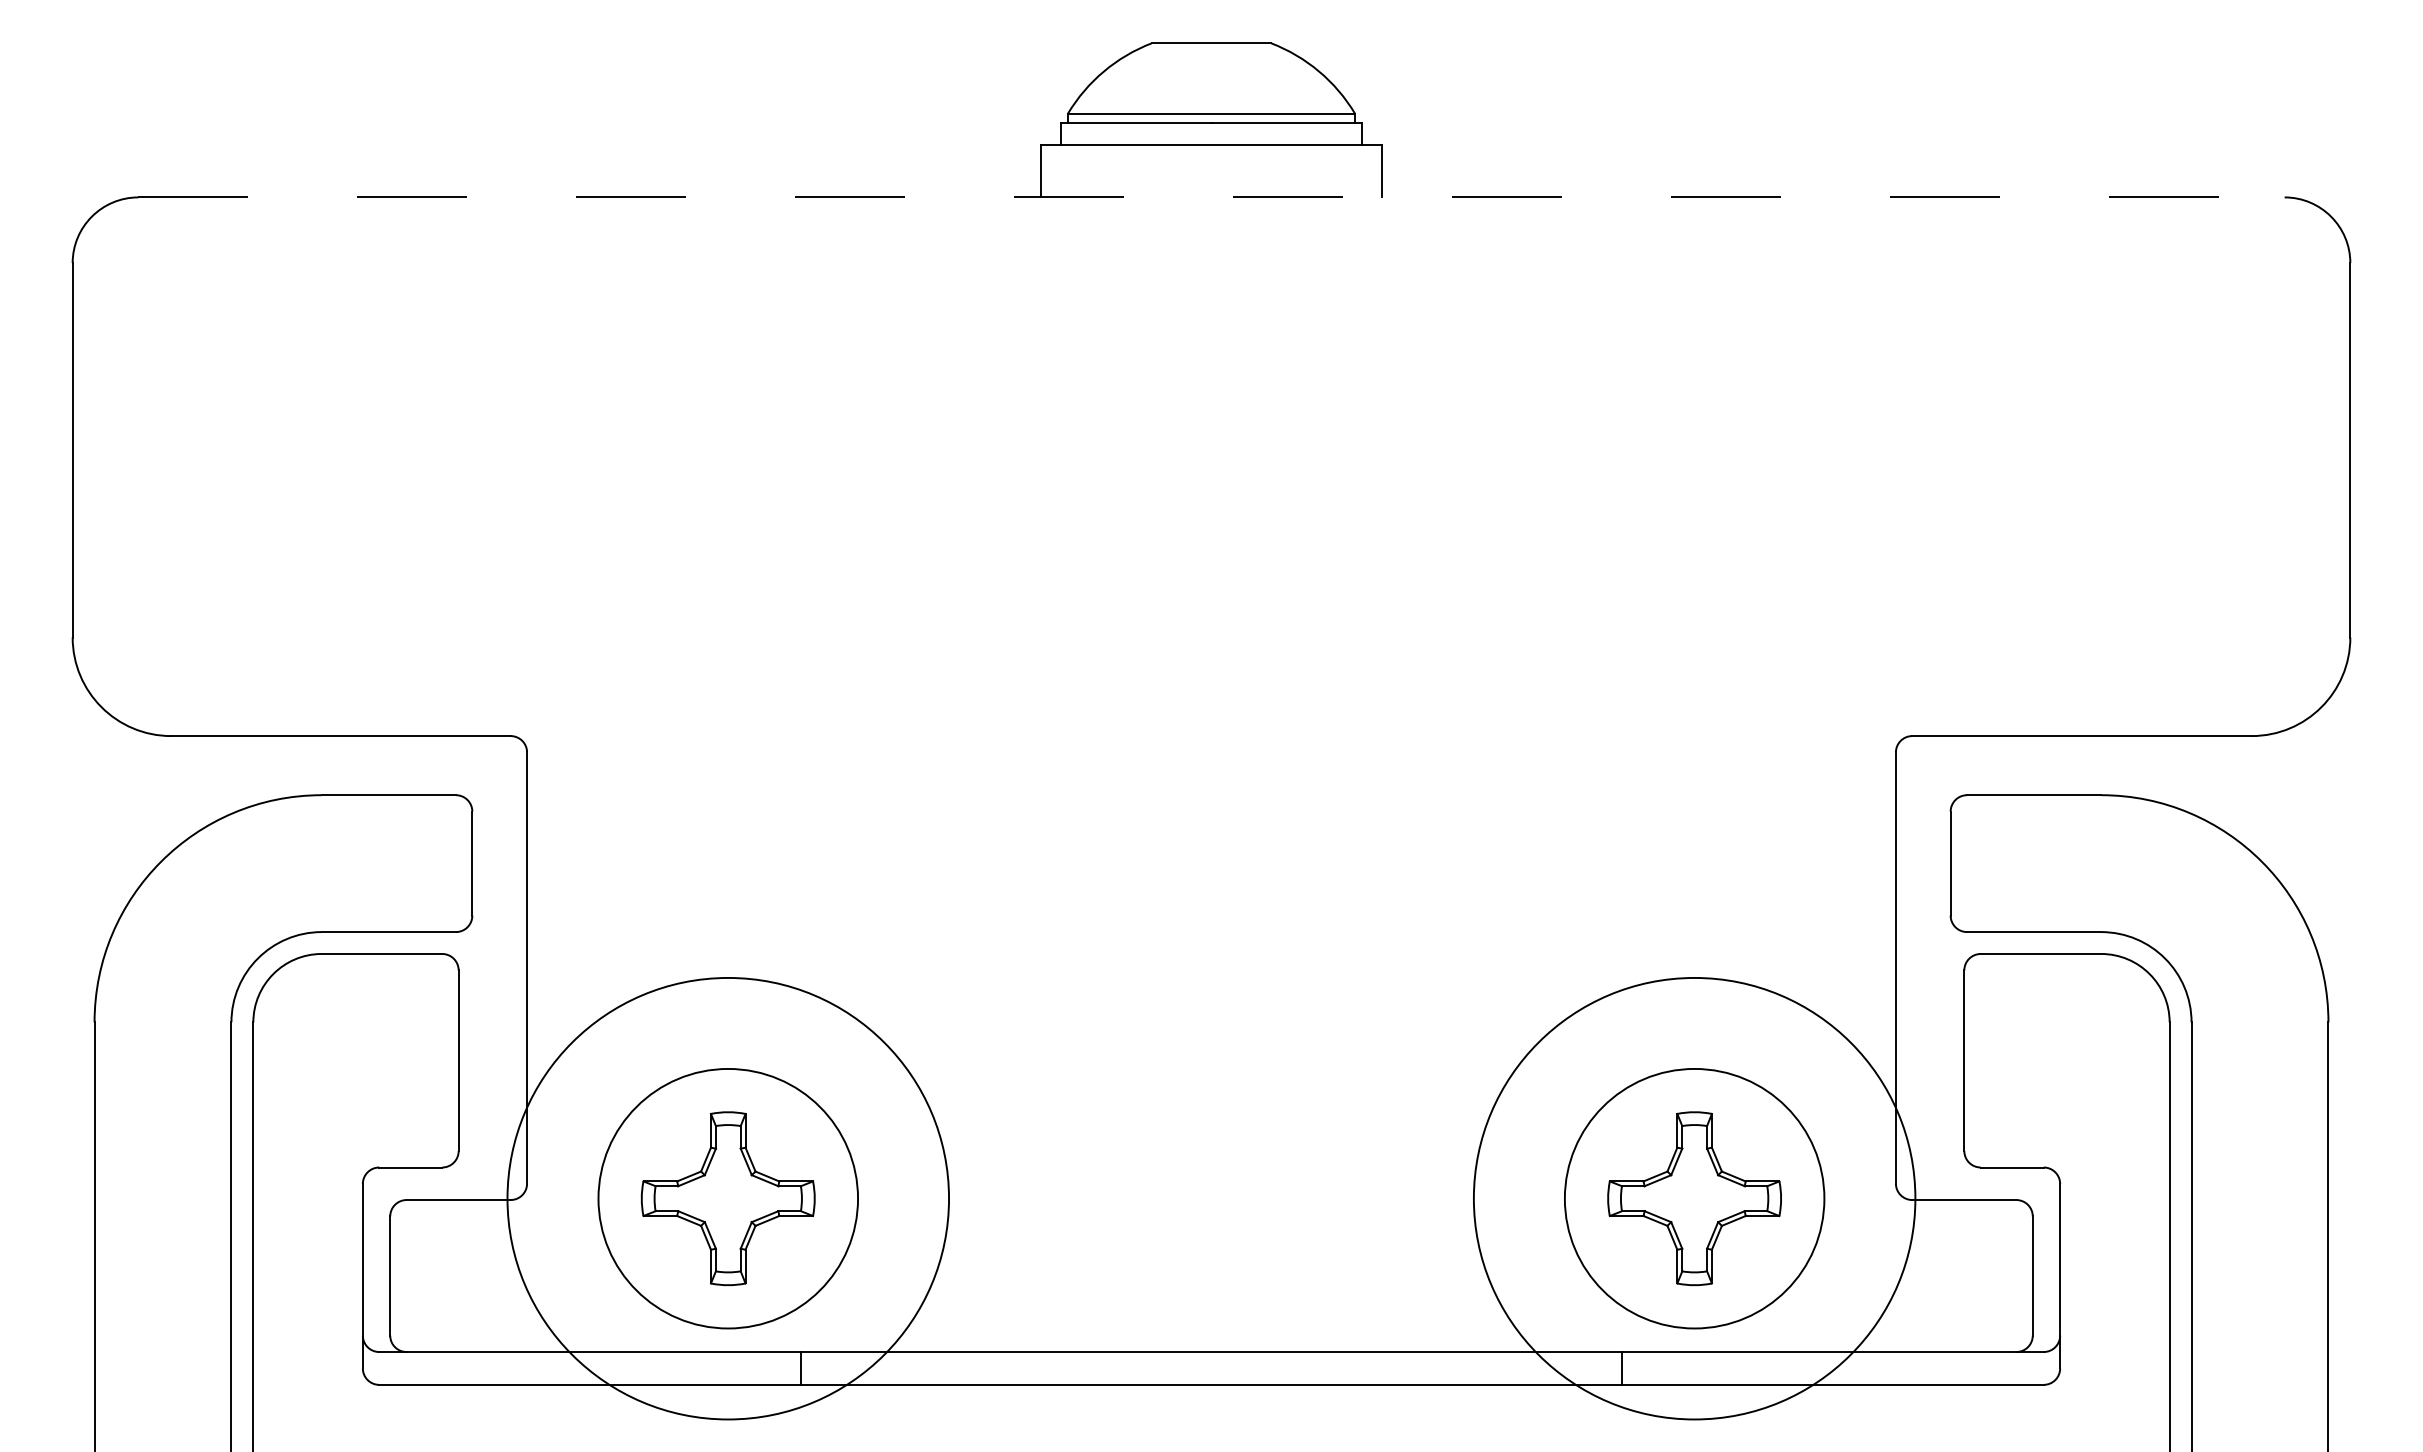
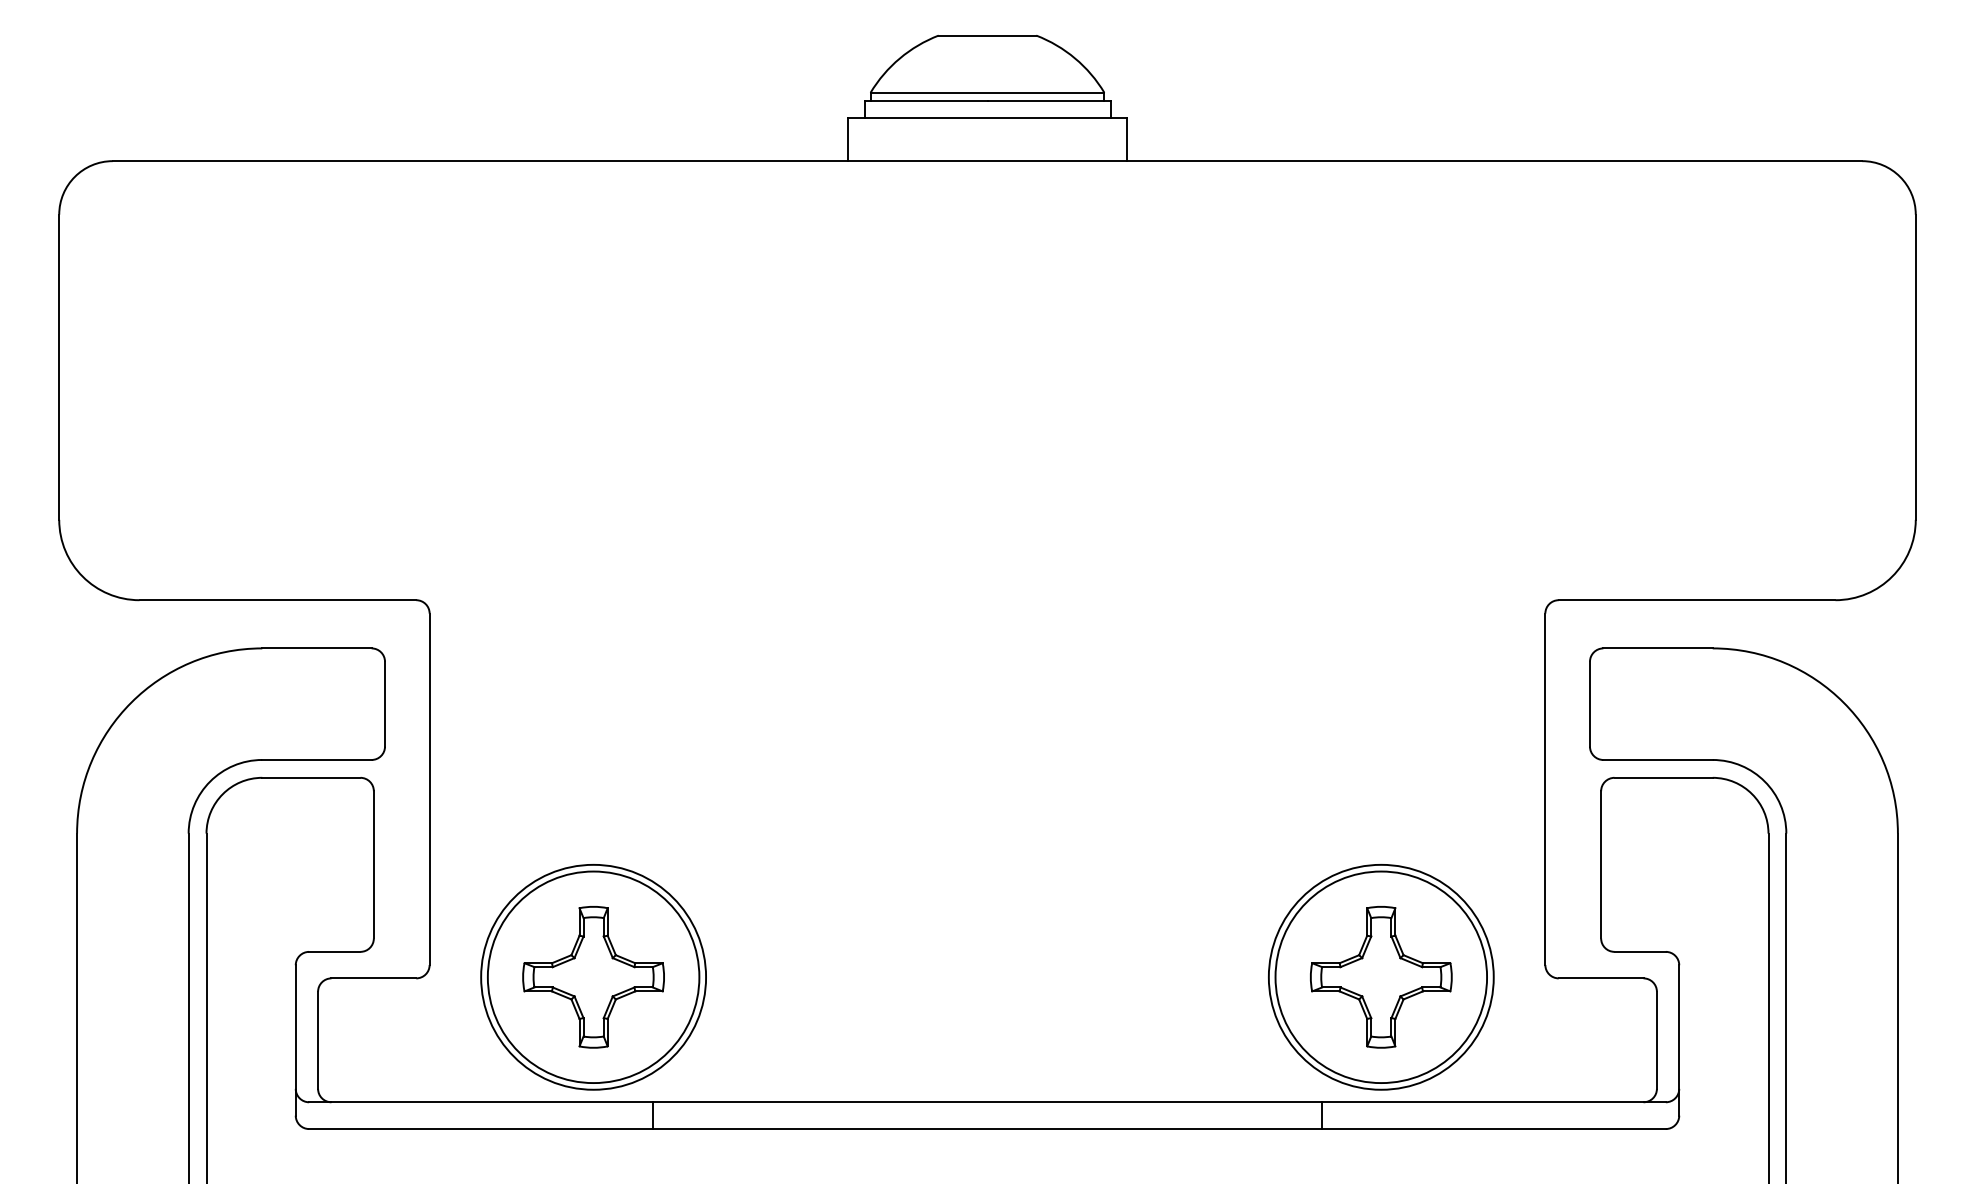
line: (1212, 197) -> (988, 161), dashed -> solid
circle: (728, 1198) -> (593, 977), size x0.62
circle: (1694, 1198) -> (1381, 977), size x0.62

